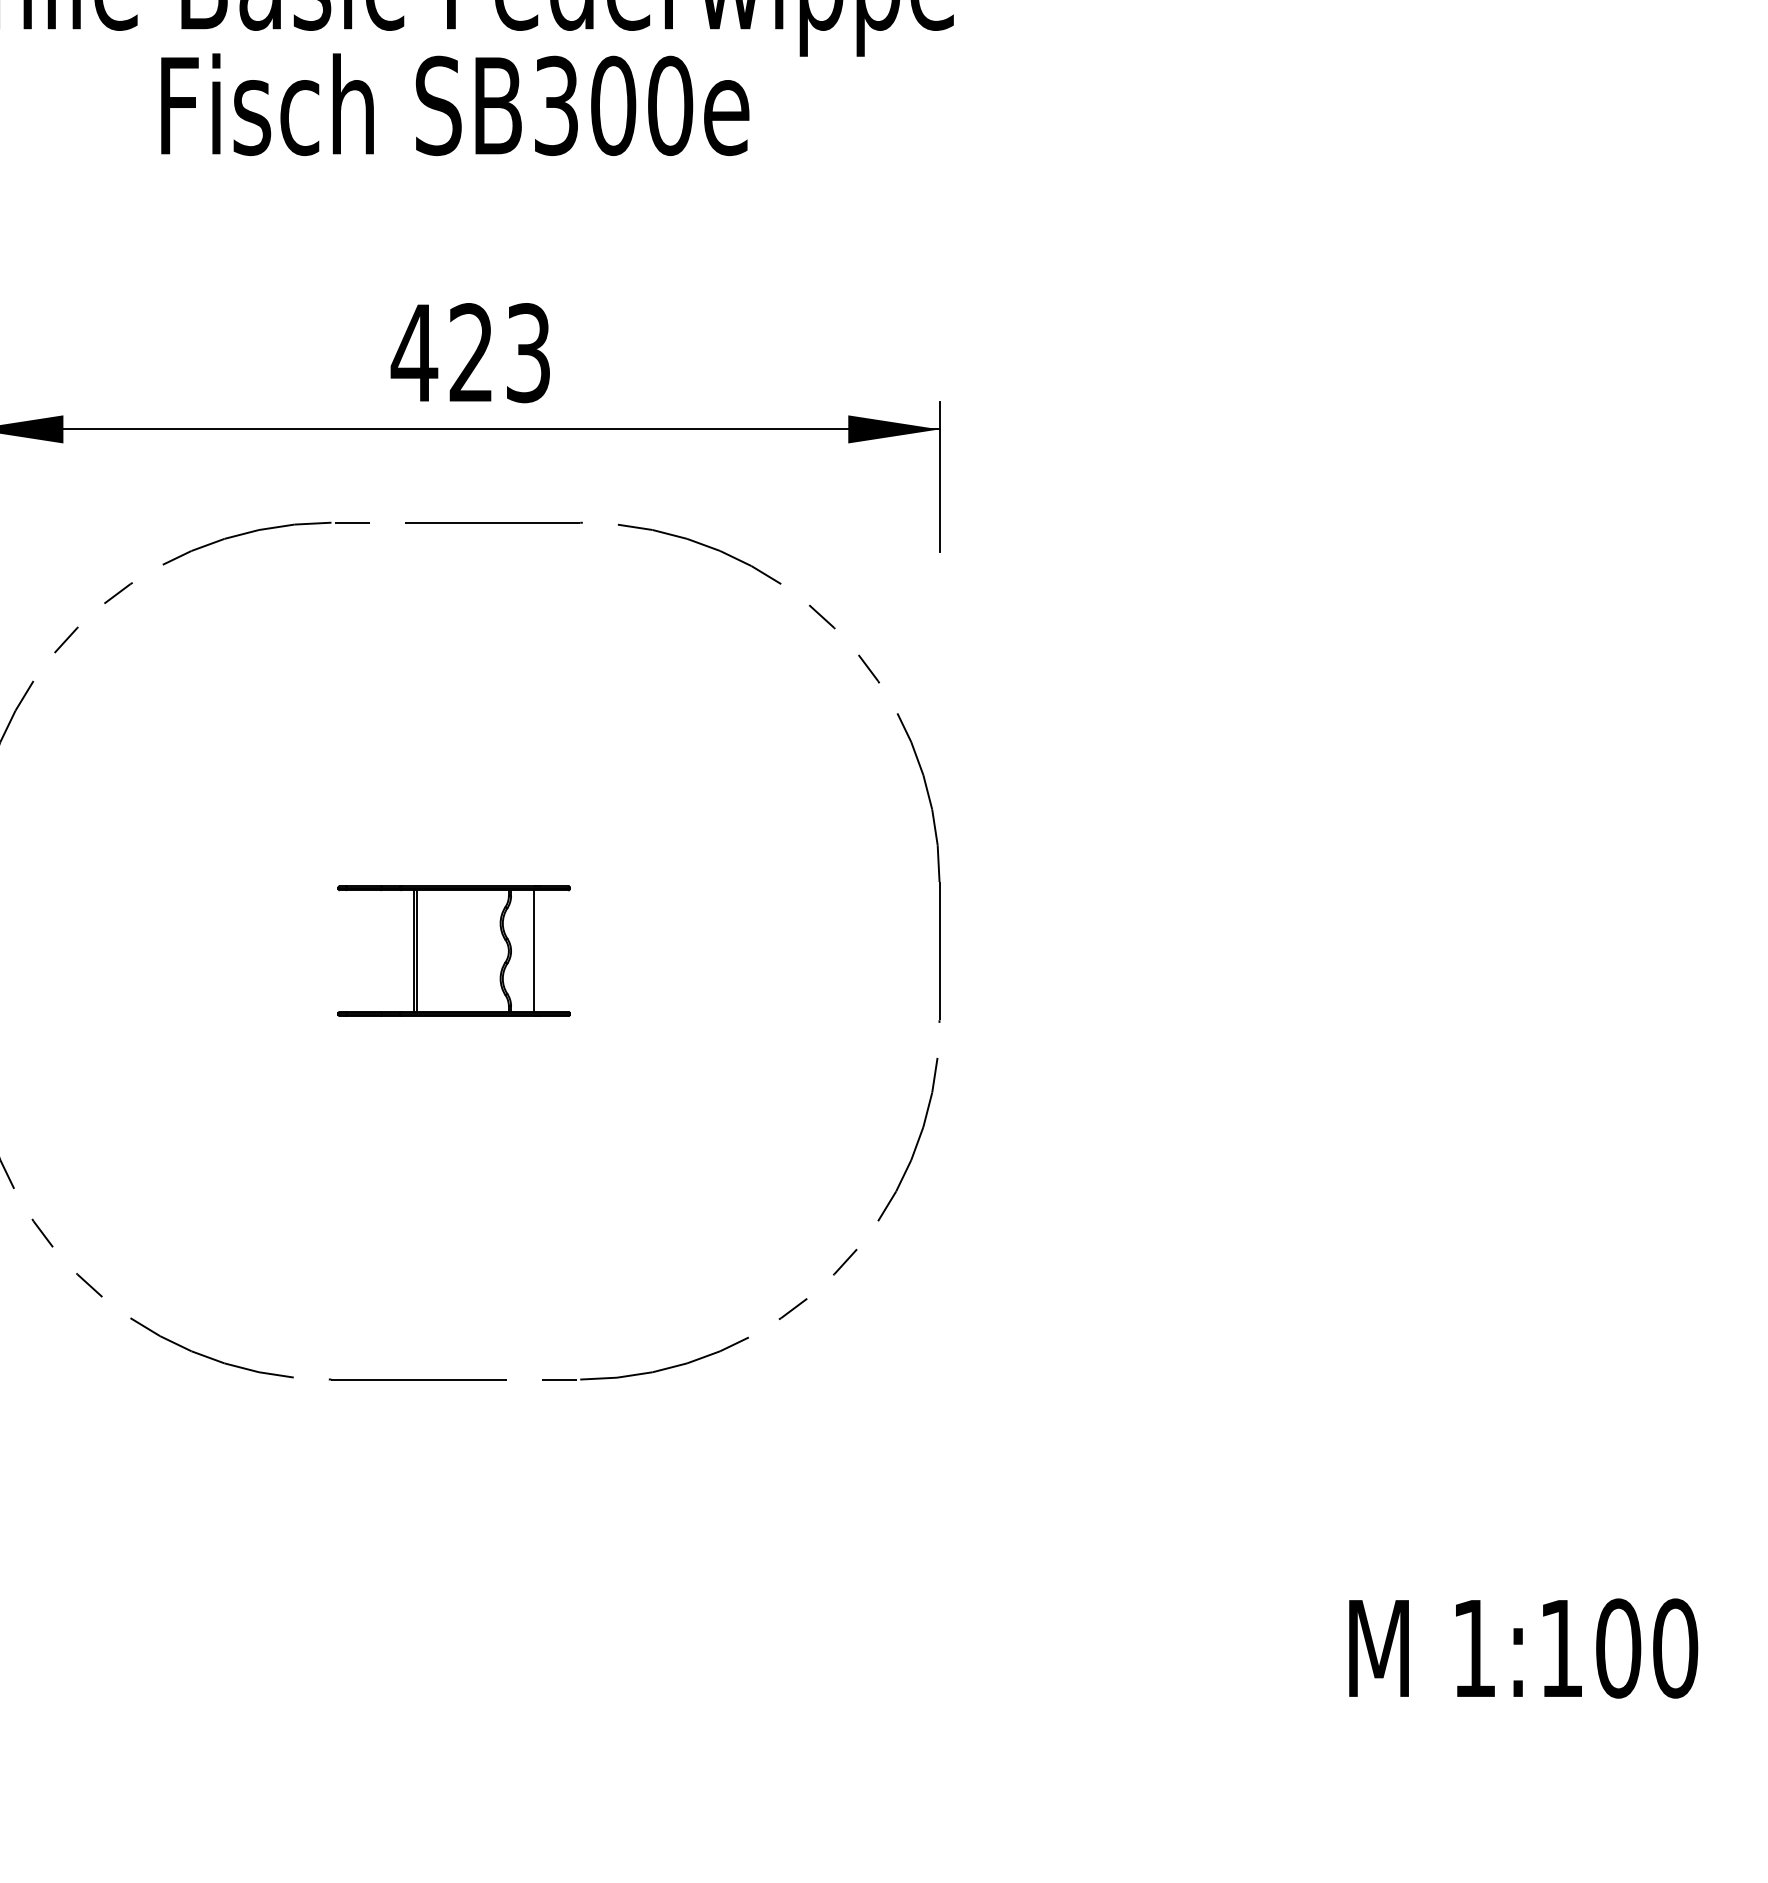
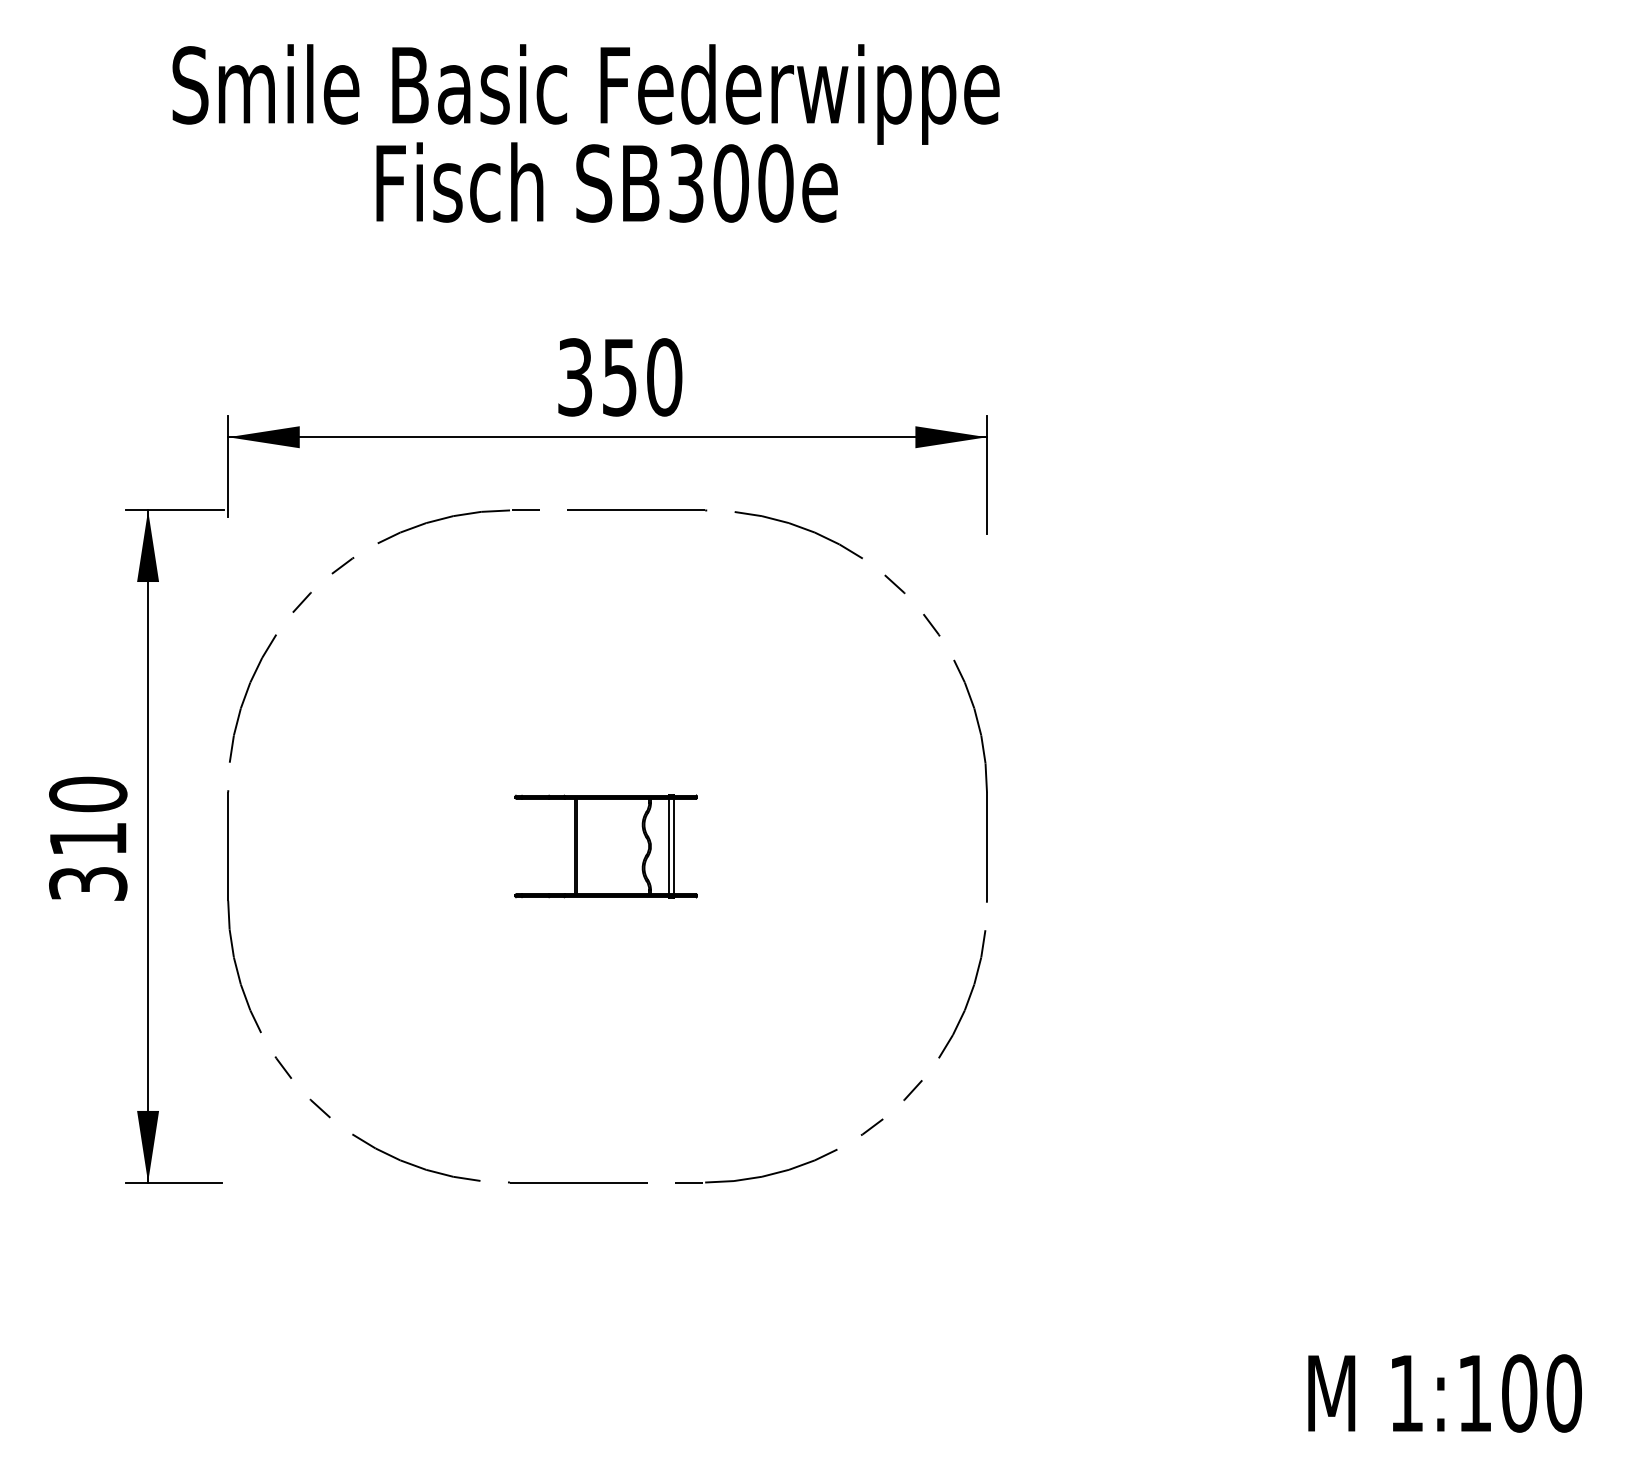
text: (471, 353) -> (619, 377), 423 -> 350
line: (541, 951) -> (674, 846), added

